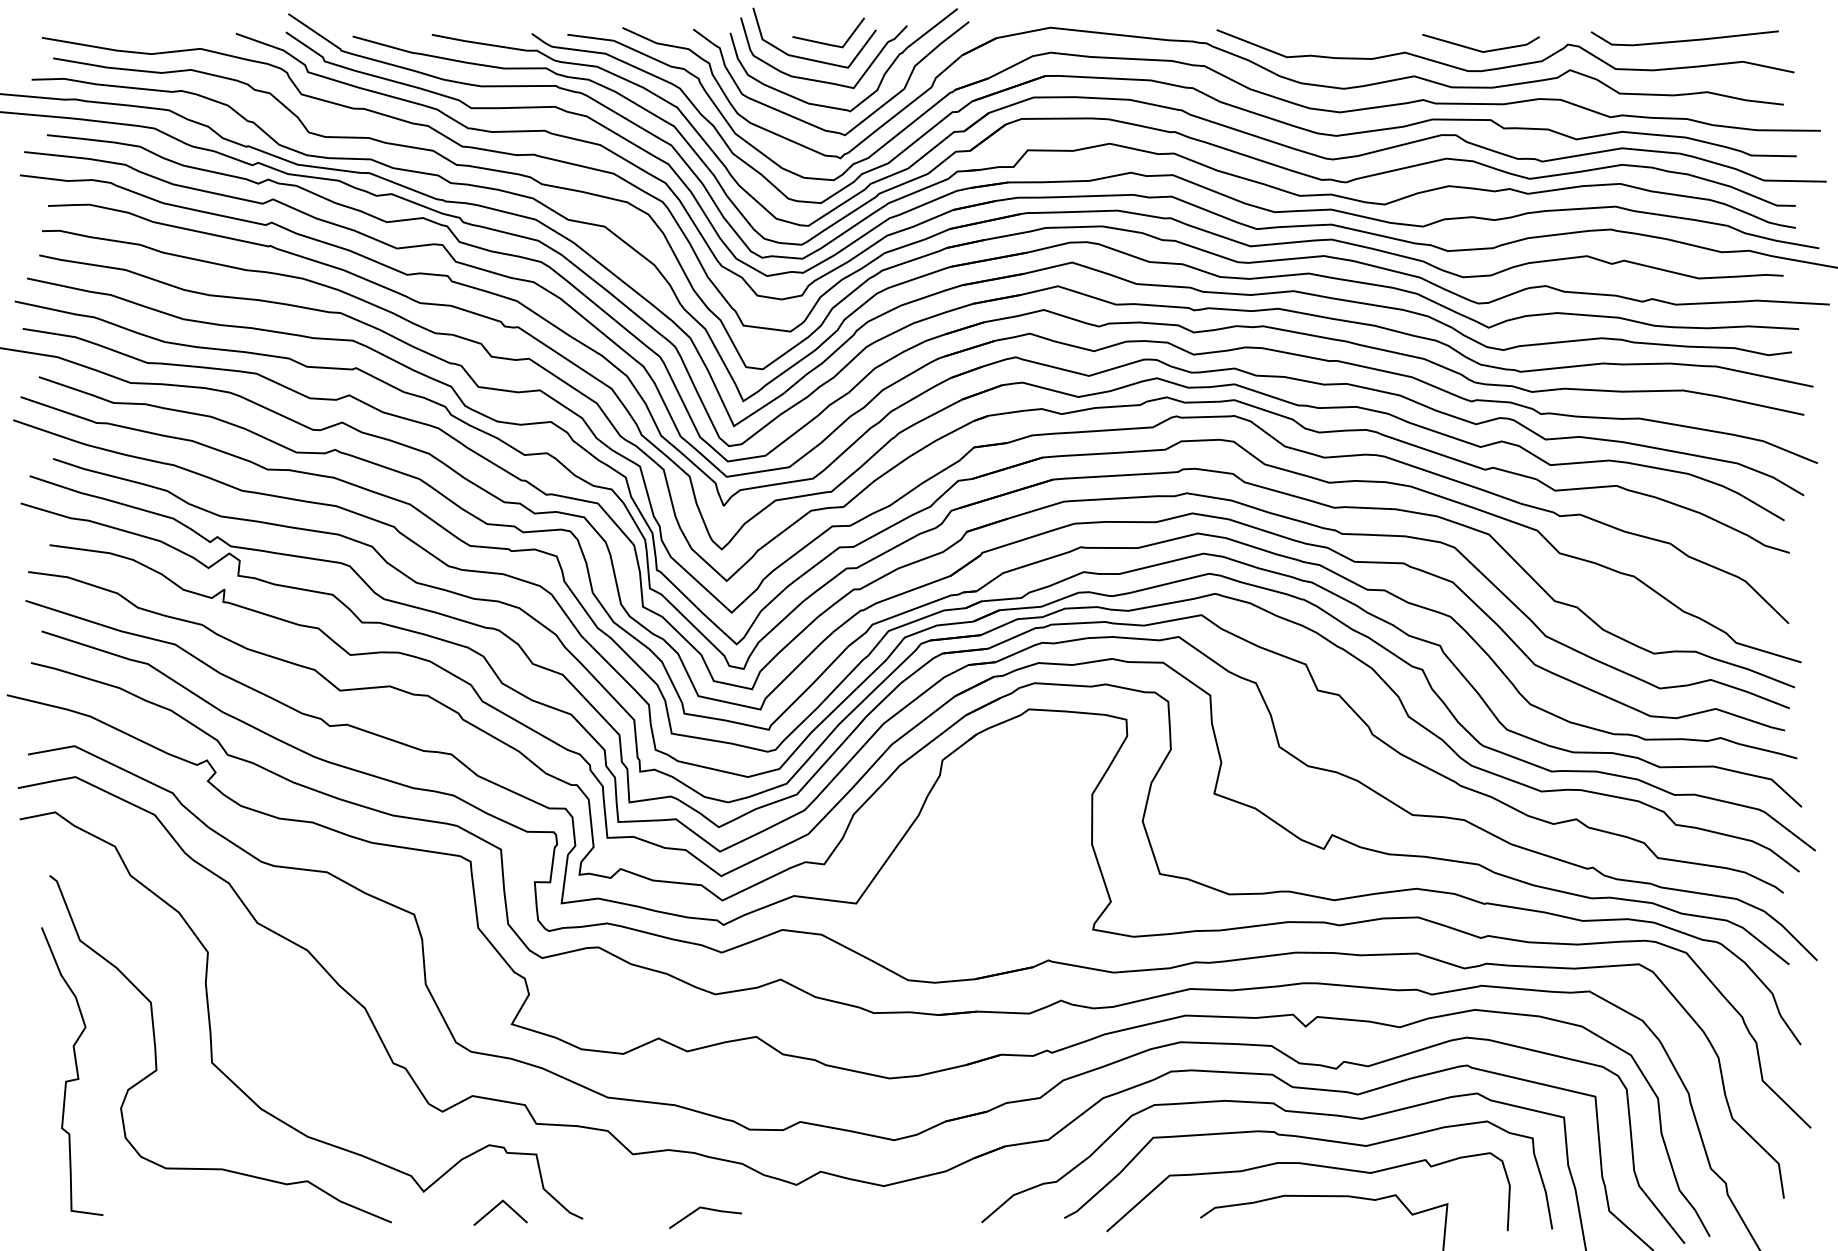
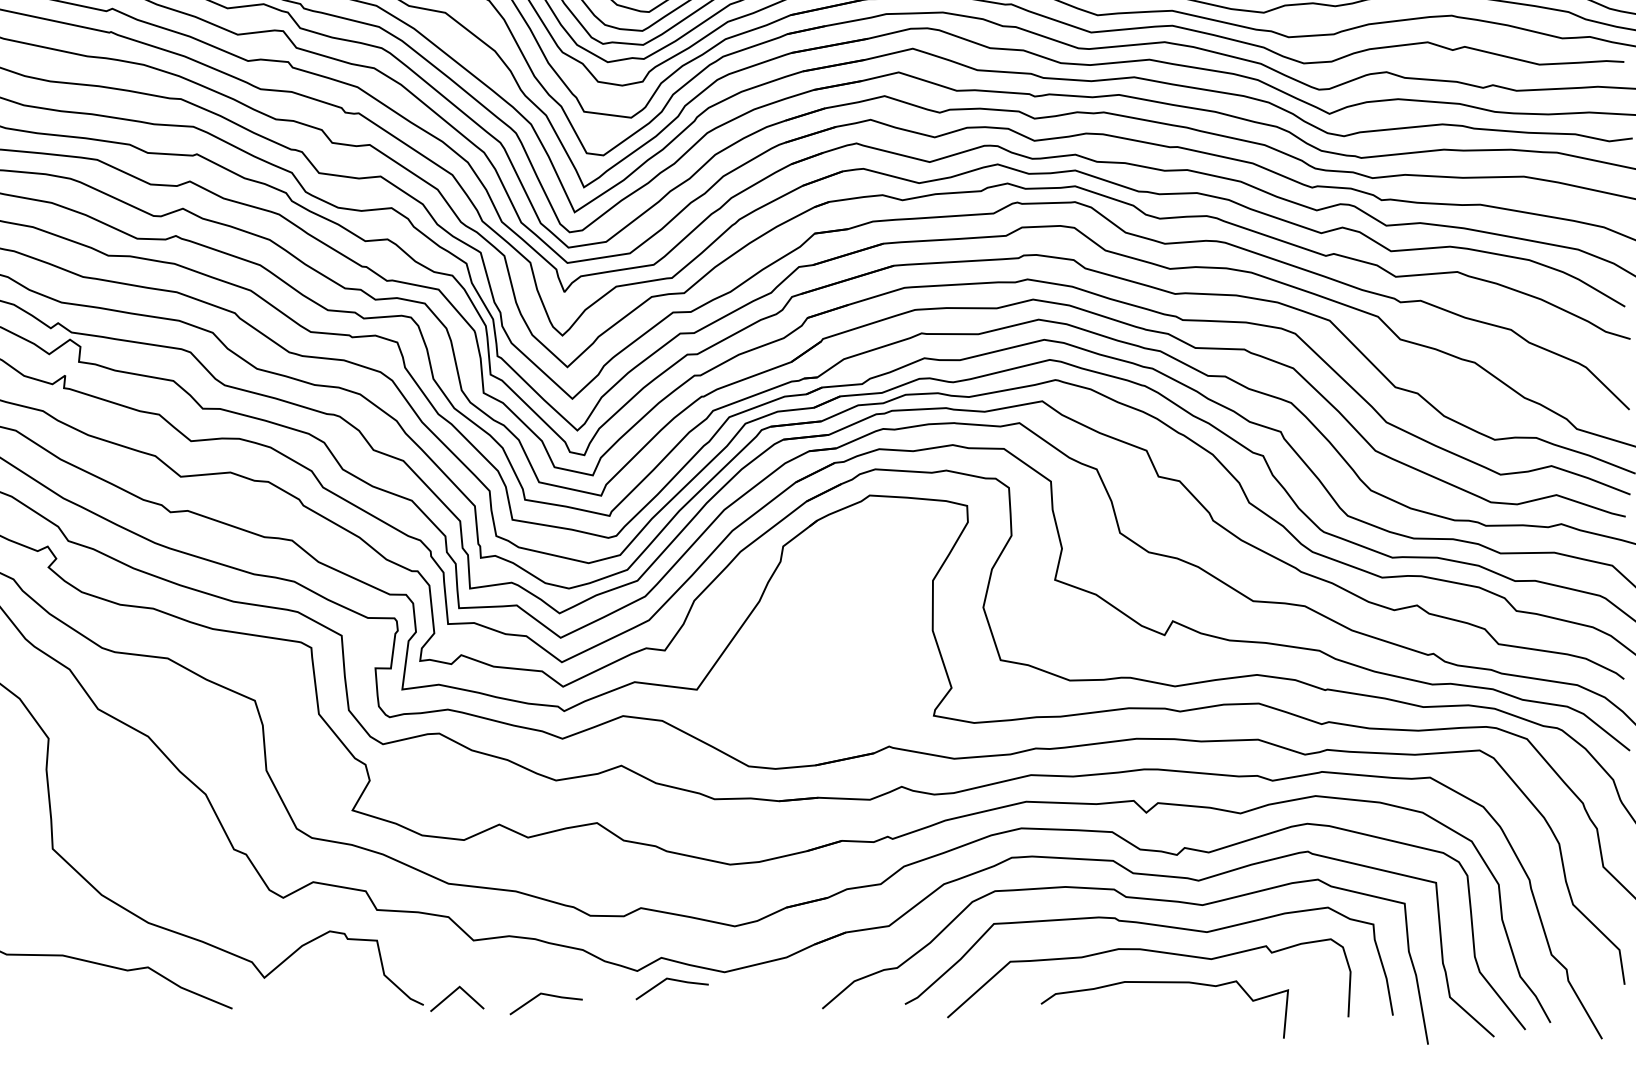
line: (831, 1194) -> (672, 980), added
line: (496, 1207) -> (453, 993), moved

